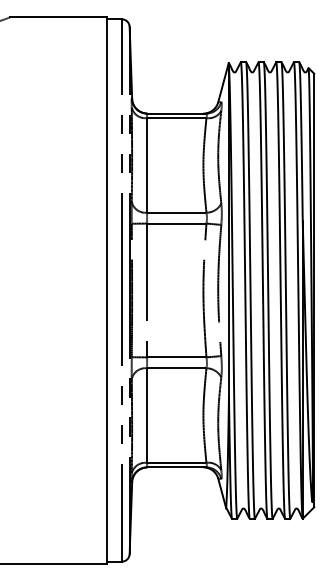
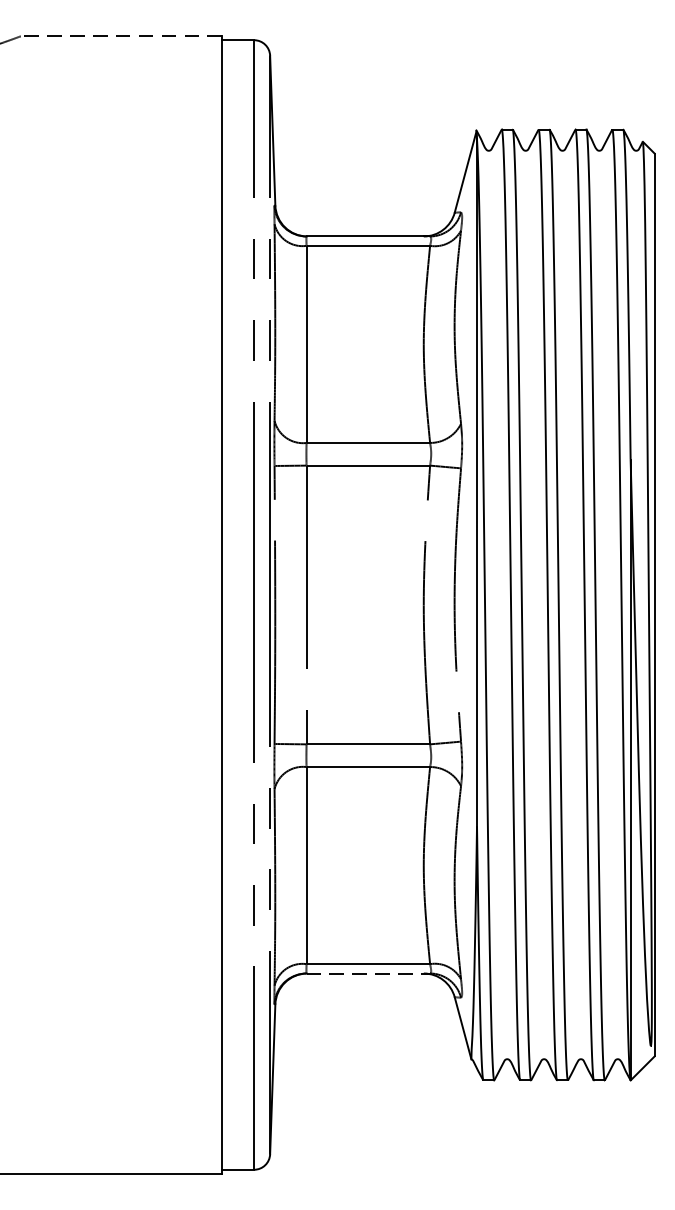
line: (57, 17) -> (119, 36), solid -> dashed
line: (176, 467) -> (367, 973), solid -> dashed

